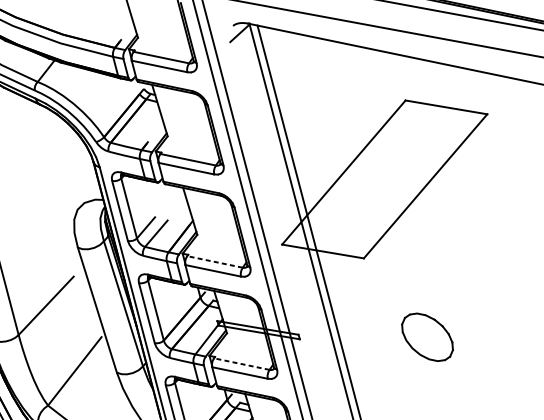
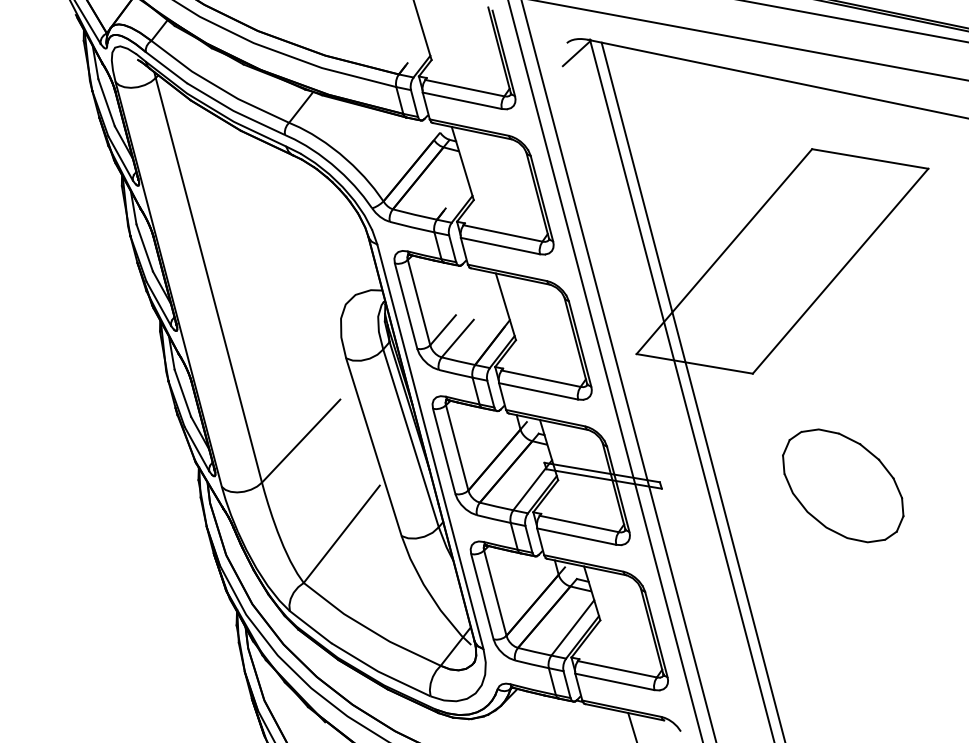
line: (214, 261) -> (540, 378), dashed -> solid
part: (427, 337) -> (843, 485), size x1.67
line: (241, 363) -> (578, 523), dashed -> solid

